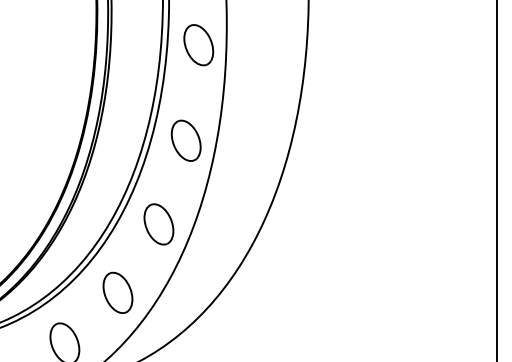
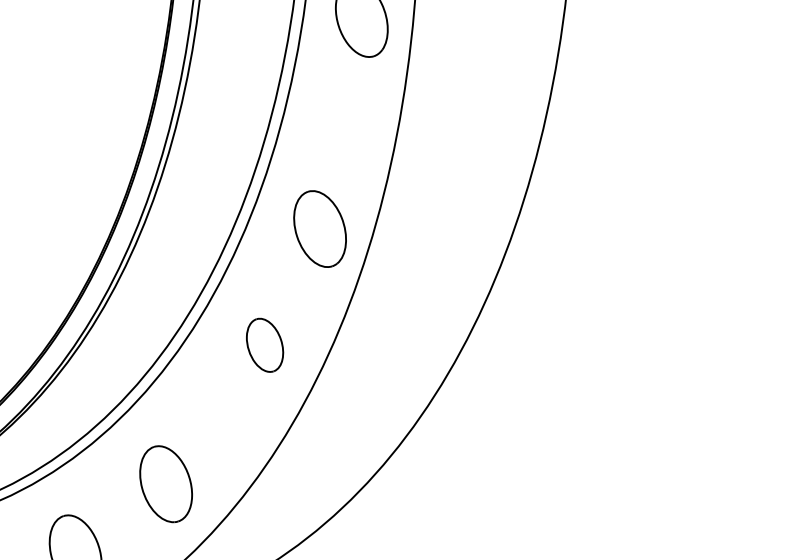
part: (185, 140) -> (318, 228), moved
part: (158, 224) -> (264, 345), size x0.7
part: (117, 292) -> (165, 483), moved

